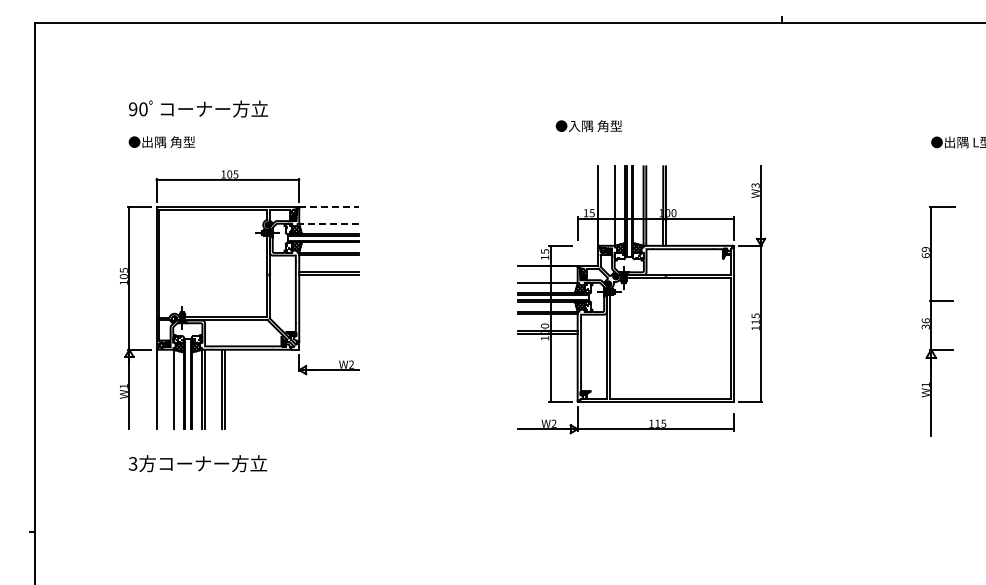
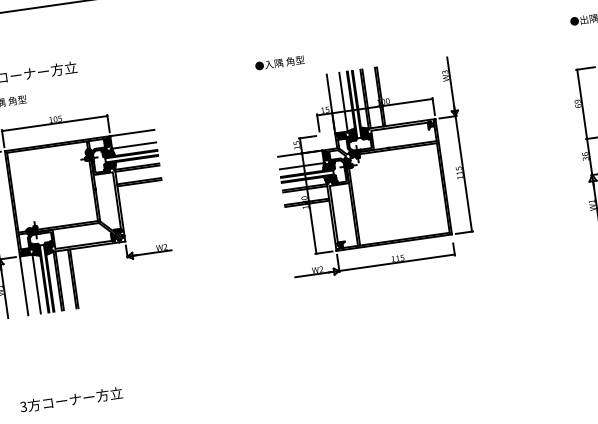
text: (588, 126) -> (279, 63), moved
line: (329, 207) -> (132, 133), dashed -> solid
line: (329, 224) -> (134, 145), dashed -> solid
text: (198, 463) -> (71, 399), moved

